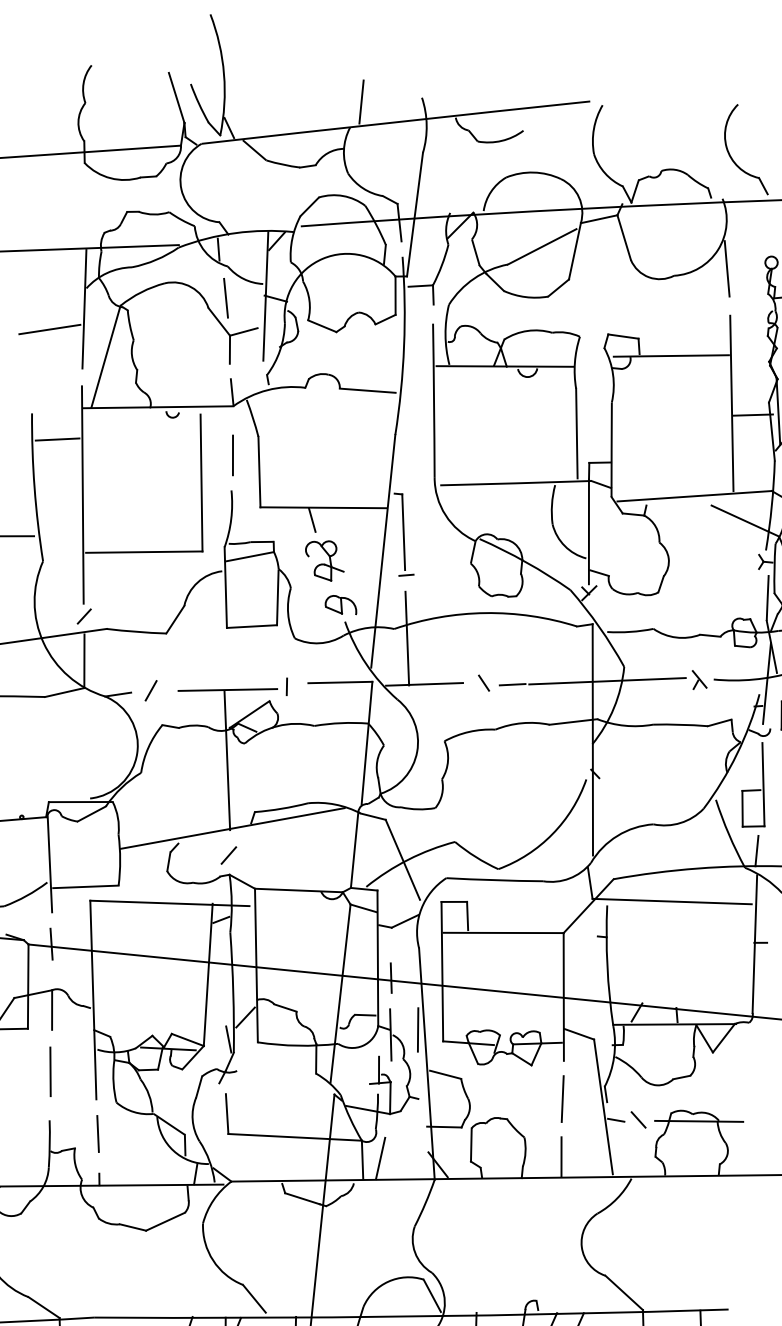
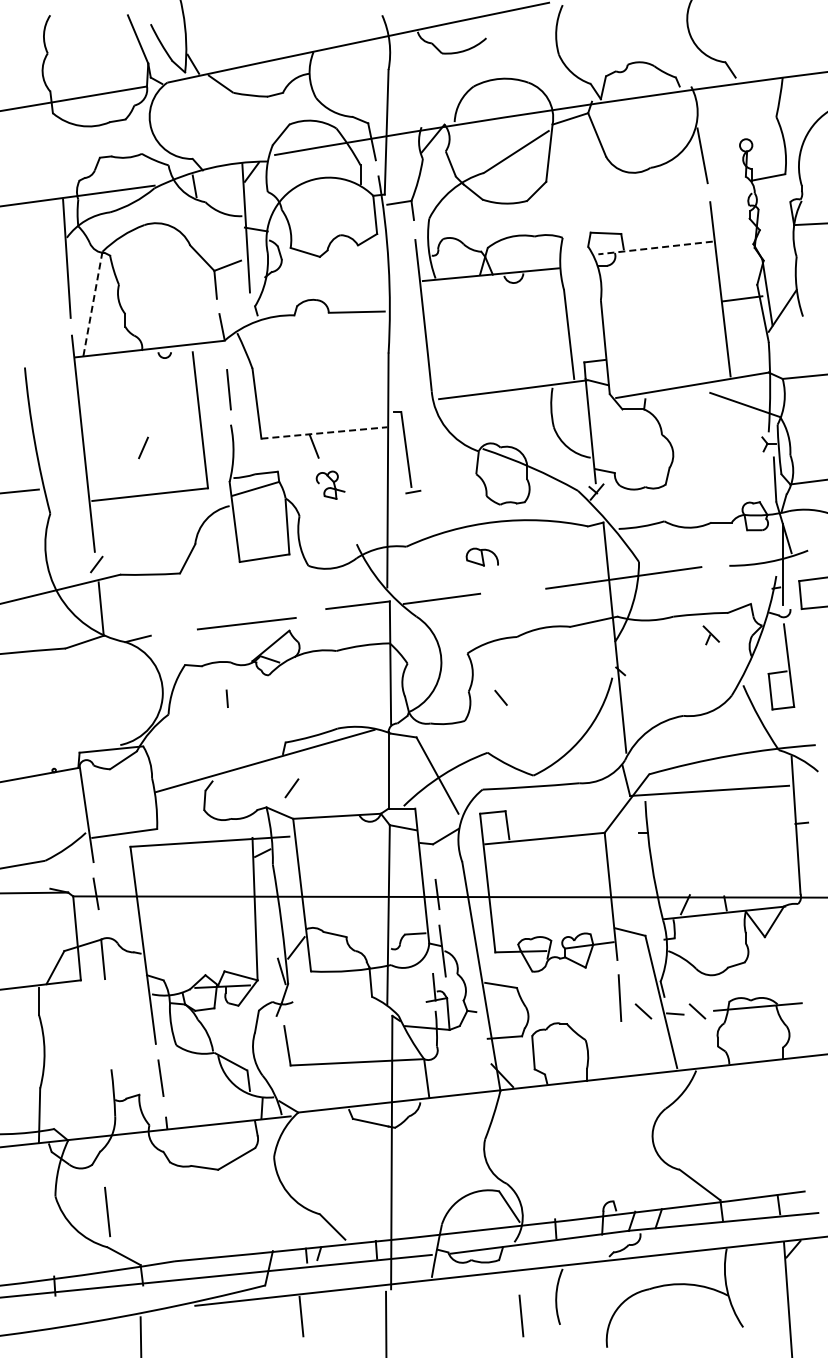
line: (361, 102) -> (322, 25), removed
line: (225, 297) -> (206, 233), removed
line: (49, 328) -> (34, 281), removed
line: (671, 355) -> (655, 247), solid -> dashed
line: (105, 356) -> (92, 303), solid -> dashed
line: (57, 438) -> (52, 390), removed
line: (323, 507) -> (324, 432), solid -> dashed
part: (324, 559) -> (330, 484), size x0.7
part: (340, 604) -> (481, 556), moved
line: (407, 638) -> (420, 554), removed
part: (698, 680) -> (710, 635), moved
line: (483, 682) -> (500, 697), moved
line: (512, 684) -> (529, 590), removed
line: (286, 686) -> (226, 698), moved
line: (151, 690) -> (143, 447), moved
line: (226, 760) -> (252, 693), removed
line: (757, 851) -> (789, 732), removed
line: (228, 855) -> (291, 788), moved
line: (418, 1030) -> (469, 943), removed
line: (50, 1071) -> (107, 1211), moved
line: (584, 1114) -> (643, 1011), added
line: (561, 1156) -> (624, 1055), removed
line: (380, 1158) -> (444, 1075), removed

